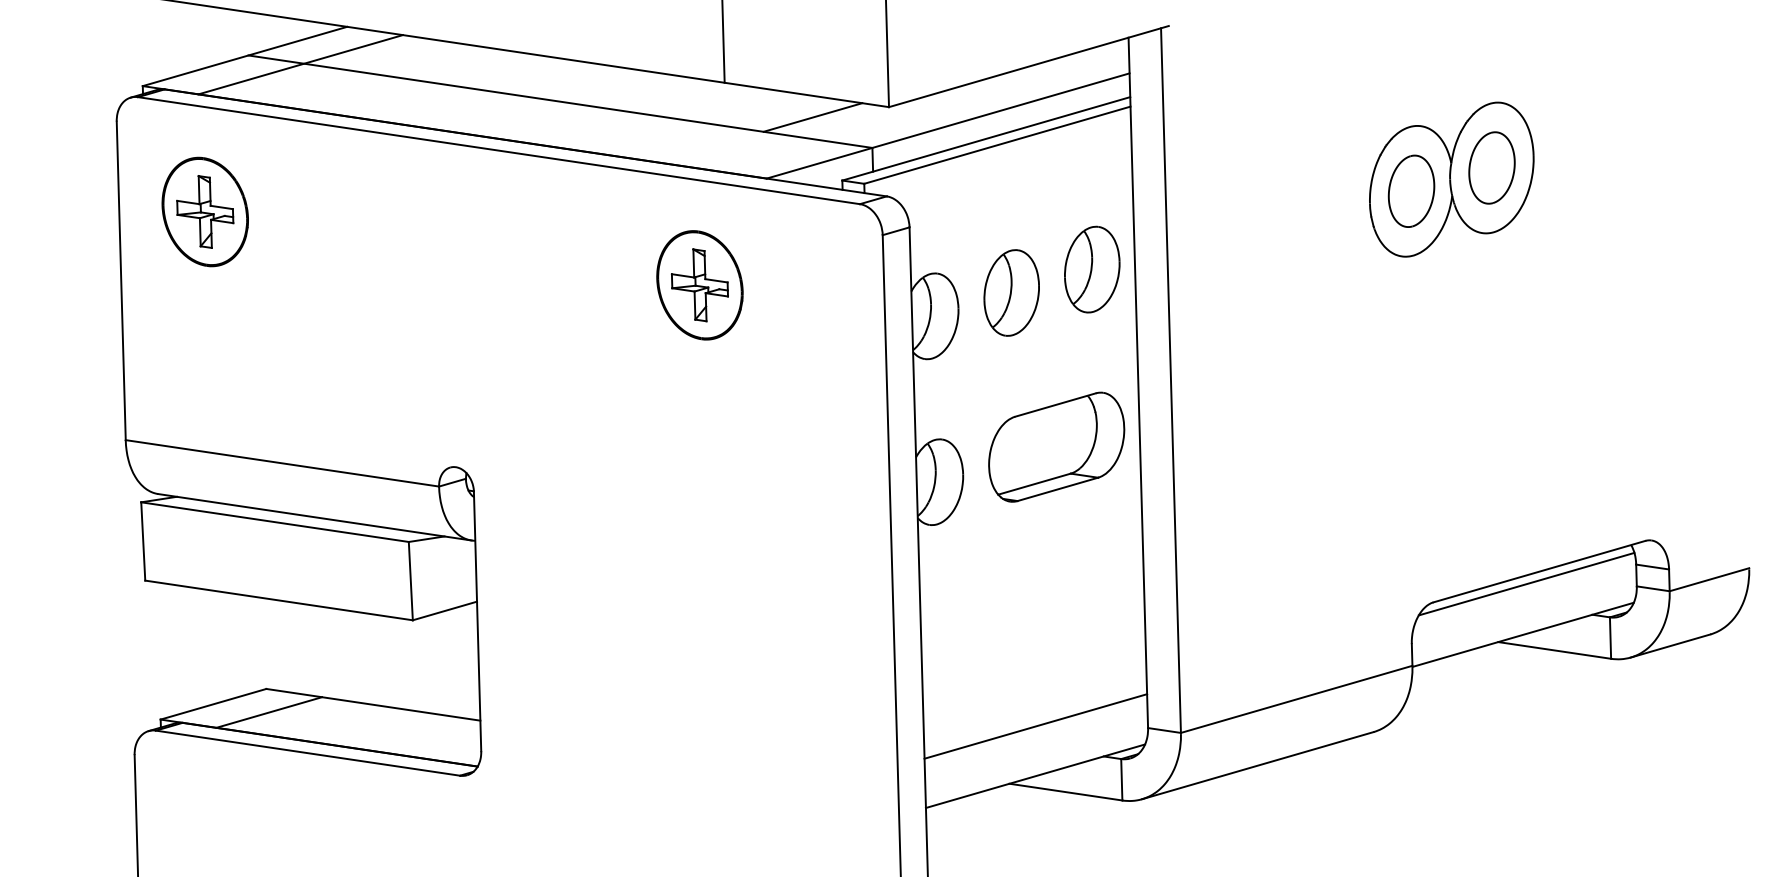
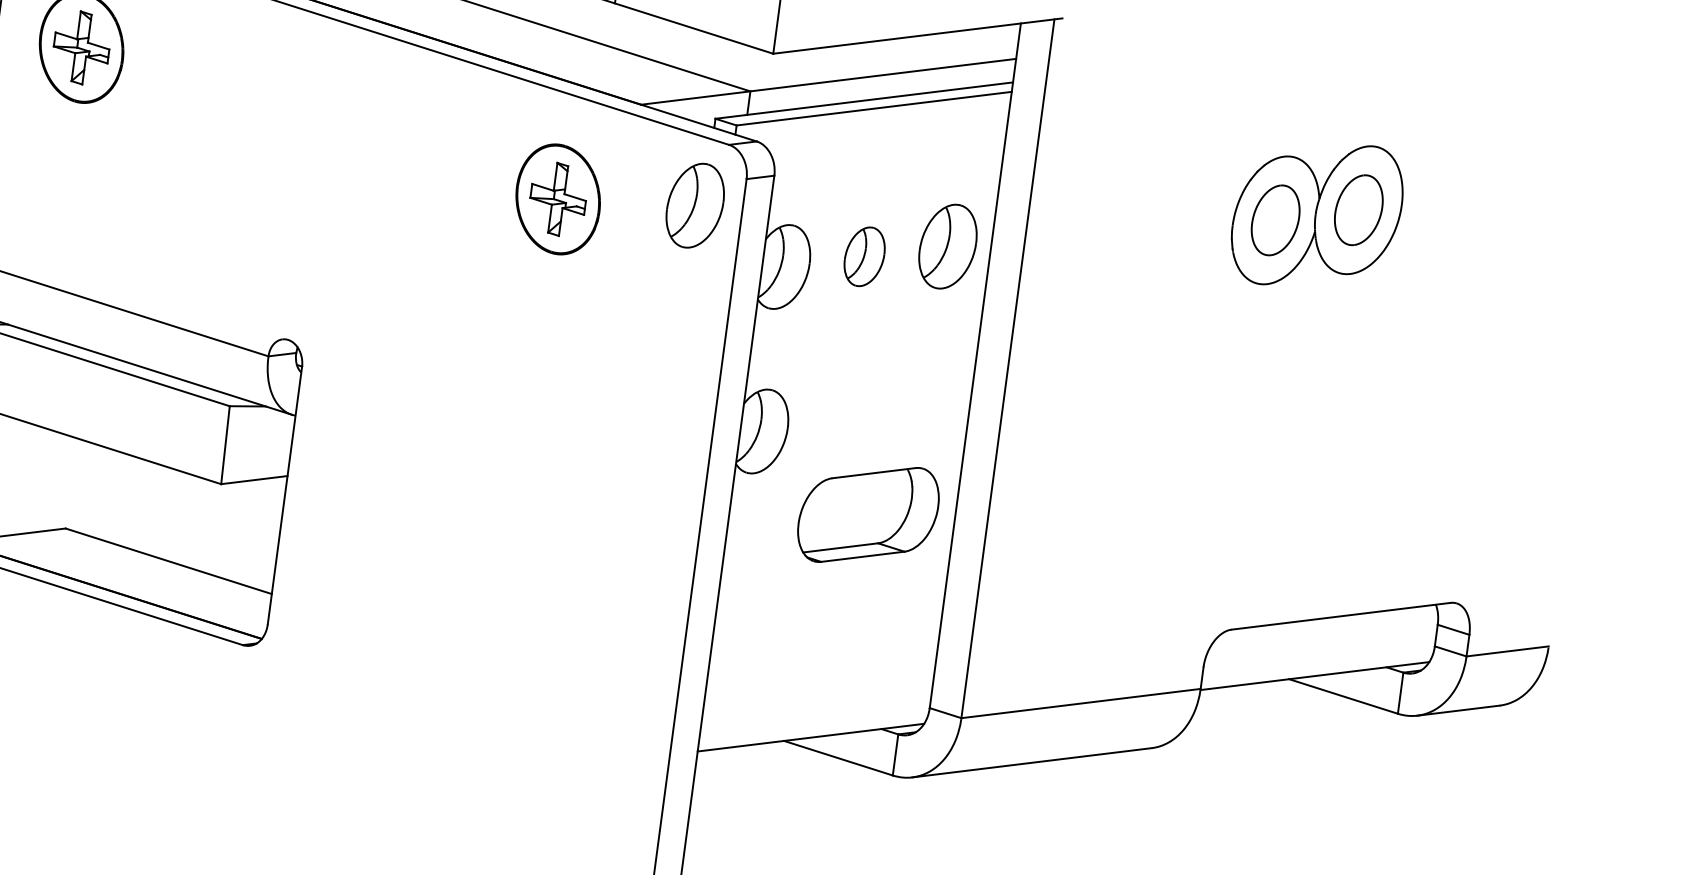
line: (812, 117) -> (696, 51), removed
part: (836, 269) -> (695, 205), added
part: (1011, 292) -> (864, 256), size x0.7
part: (1056, 446) -> (868, 514), moved
line: (1526, 583) -> (1326, 625), removed
line: (269, 712) -> (64, 552), removed
line: (1035, 726) -> (818, 688), removed

